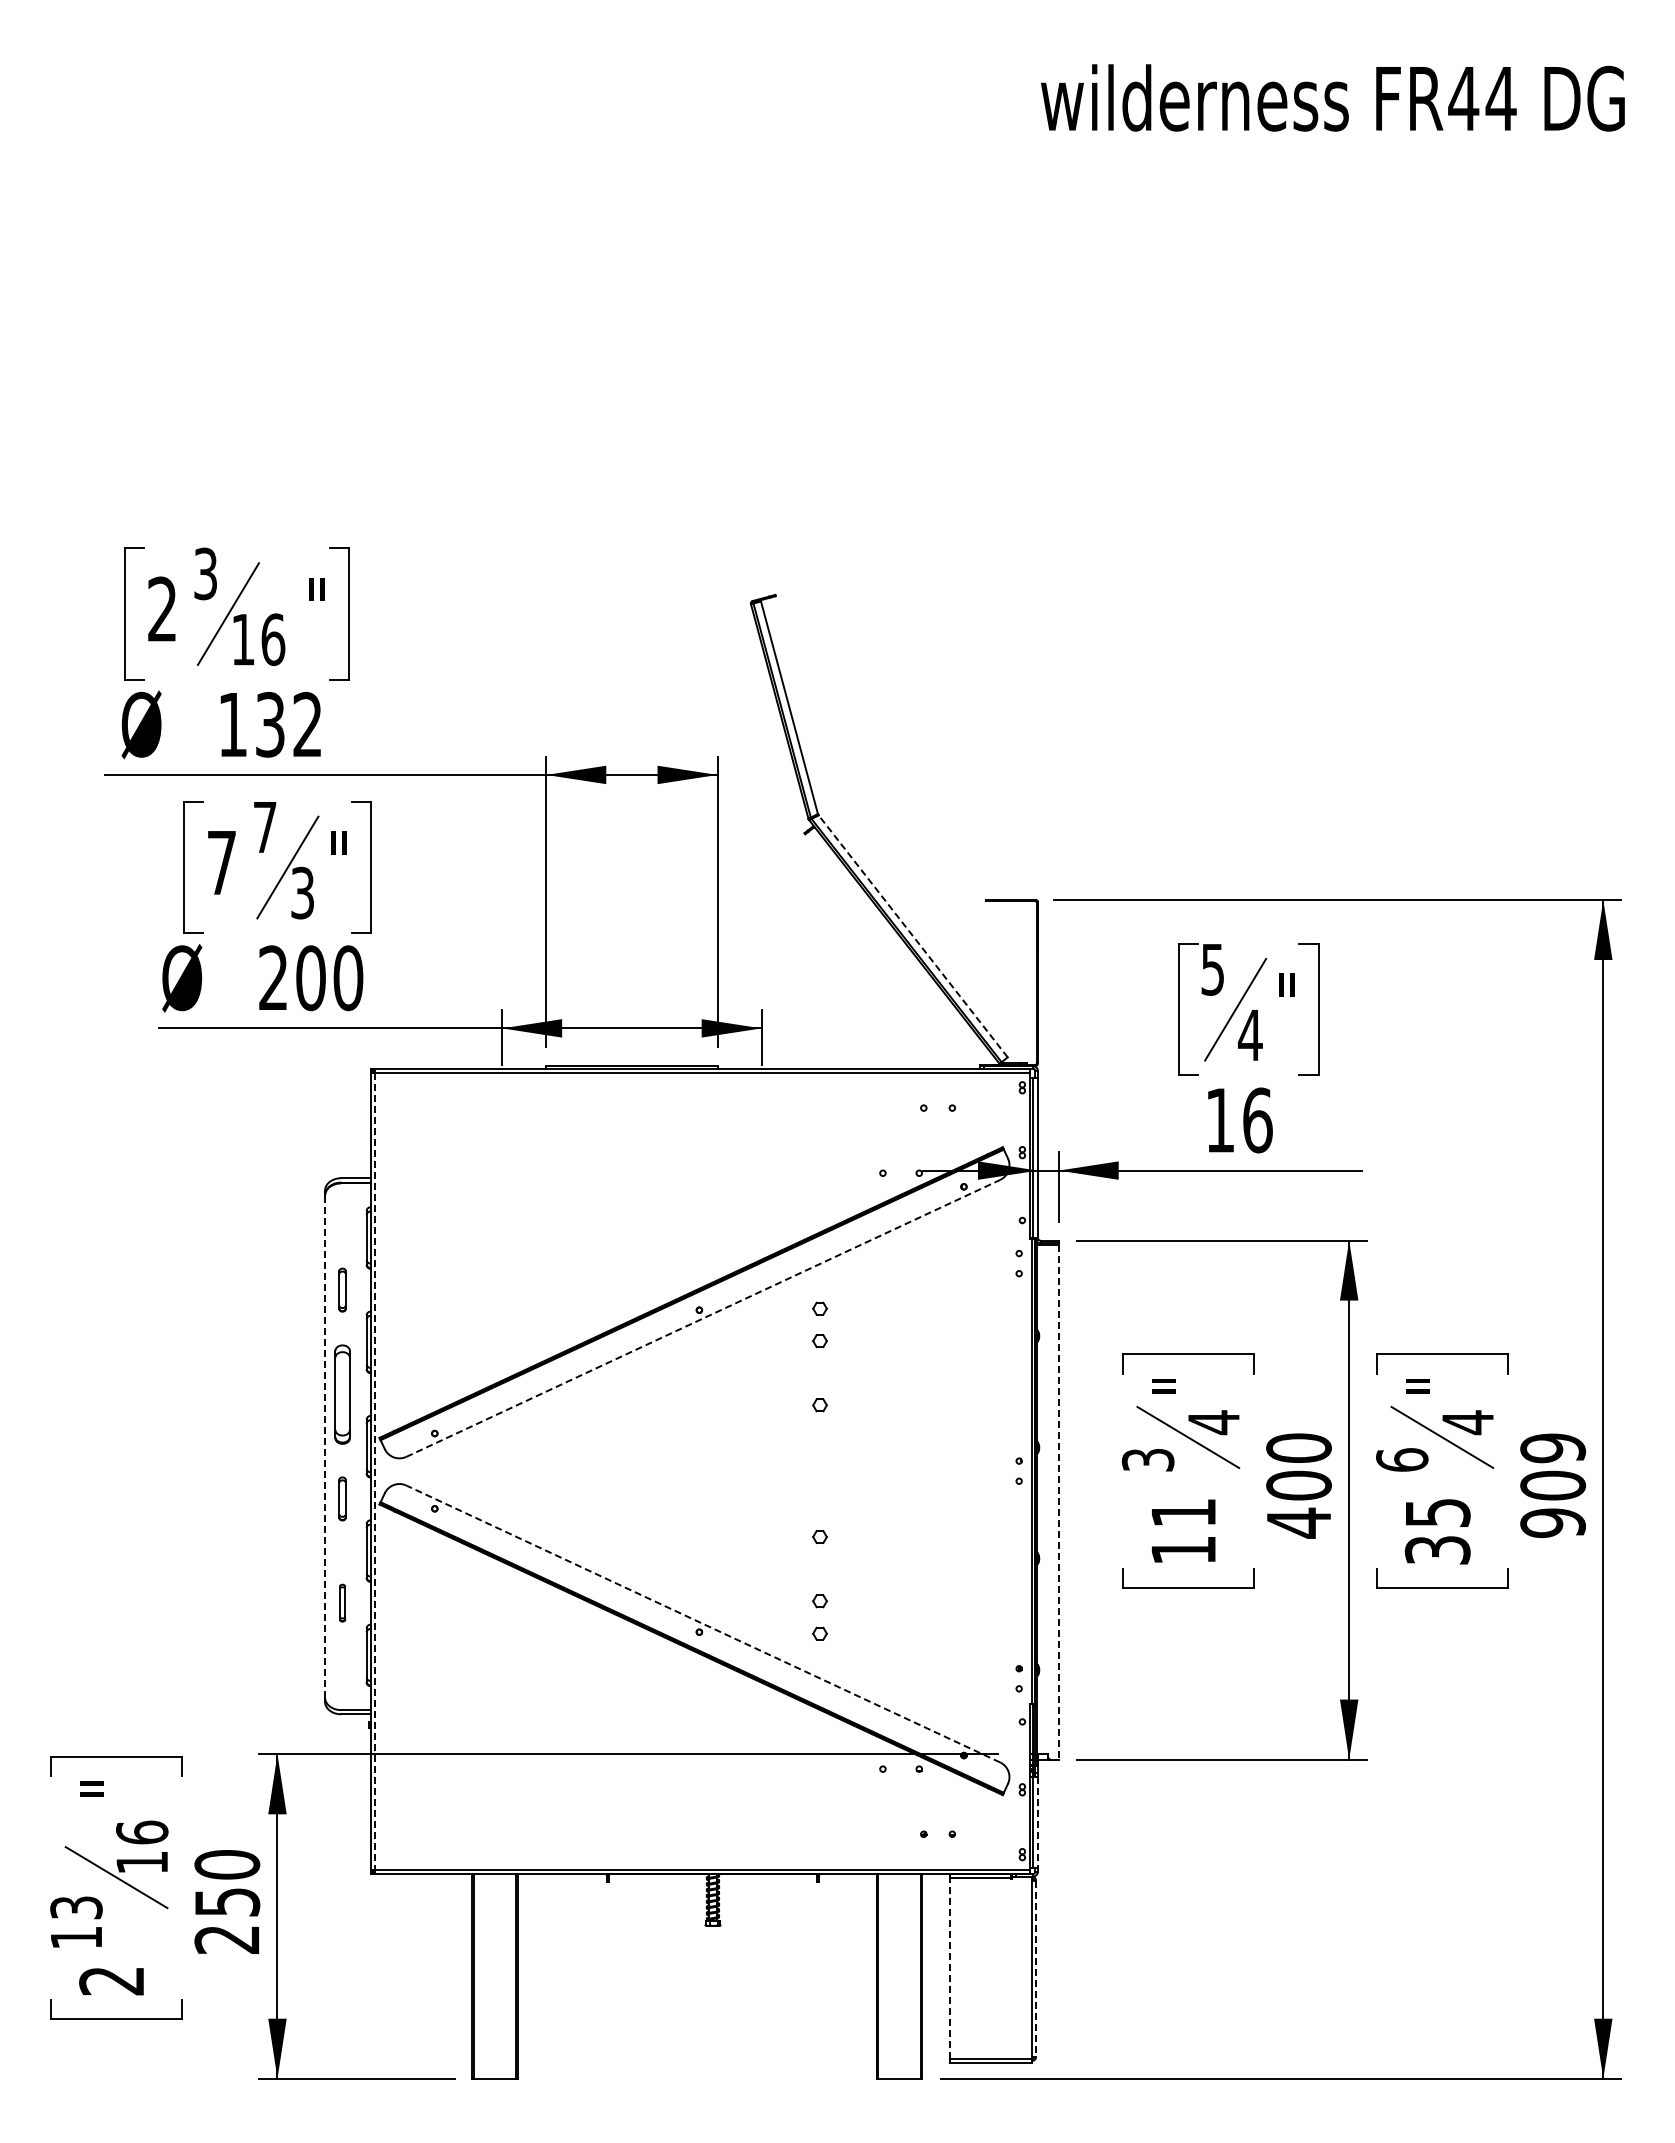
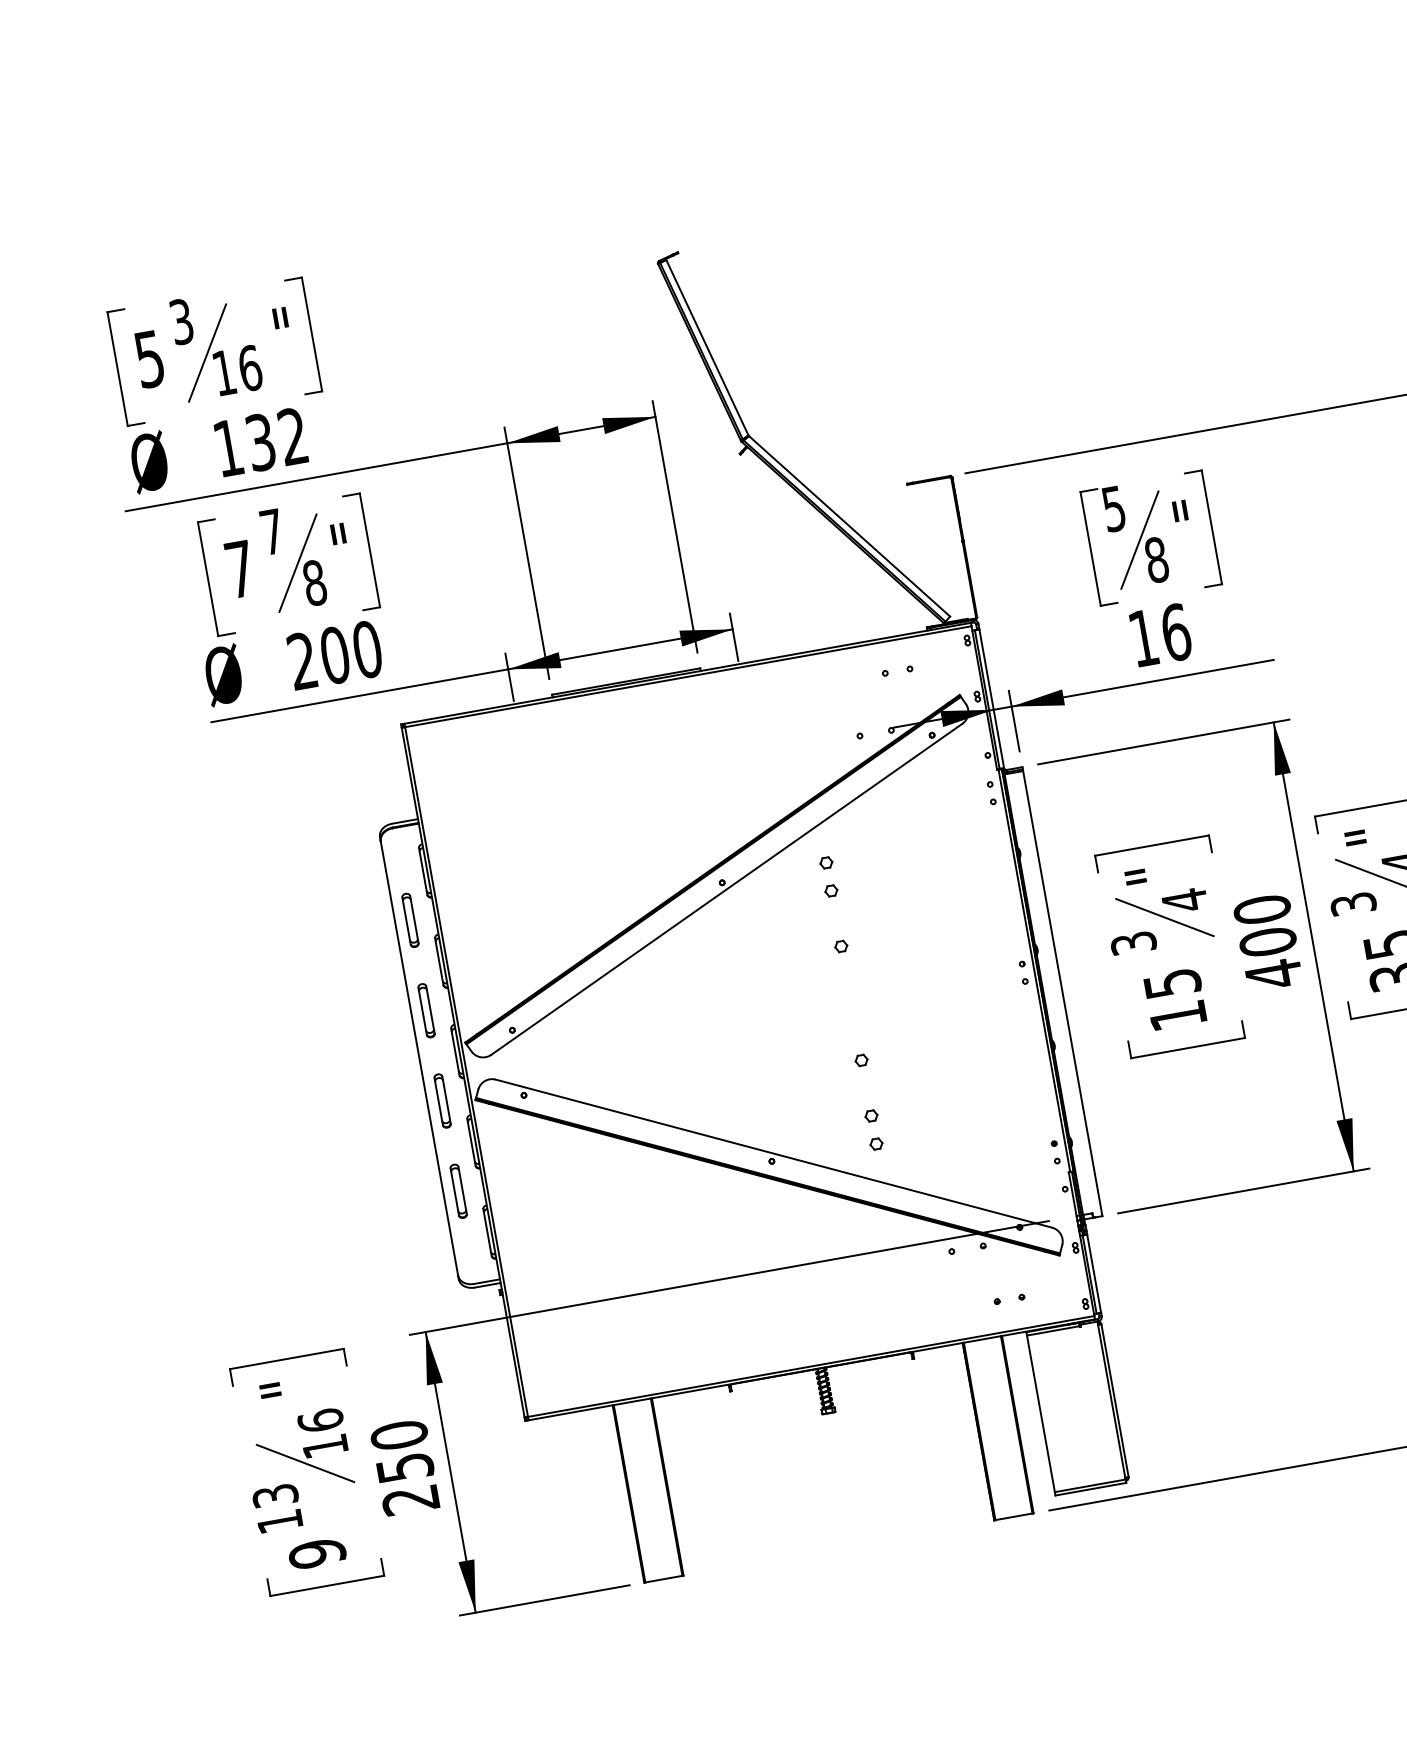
text: (162, 609) -> (149, 359), 2 -> 5
text: (302, 892) -> (314, 582), 3 -> 8
line: (913, 936) -> (849, 526), dashed -> solid
text: (1250, 1035) -> (1156, 560), 4 -> 8
part: (342, 1289) -> (410, 919), size x1.43
line: (703, 1318) -> (727, 889), dashed -> solid
part: (342, 1394) -> (426, 1010), size x0.62
line: (325, 1446) -> (419, 1058), dashed -> solid
text: (1402, 1459) -> (1353, 903), 6 -> 3
line: (375, 1471) -> (466, 1072), dashed -> solid
part: (342, 1498) -> (442, 1100), size x1.43
line: (1058, 1502) -> (1062, 993), dashed -> solid
text: (1183, 1512) -> (1172, 983), 11 -> 15
part: (342, 1602) -> (458, 1190), size x1.67
line: (703, 1623) -> (774, 1153), dashed -> solid
line: (1037, 1822) -> (1093, 1273), dashed -> solid
line: (950, 1968) -> (1040, 1413), dashed -> solid
line: (1036, 1969) -> (1115, 1401), dashed -> solid
text: (111, 1980) -> (316, 1553), 2 -> 9

